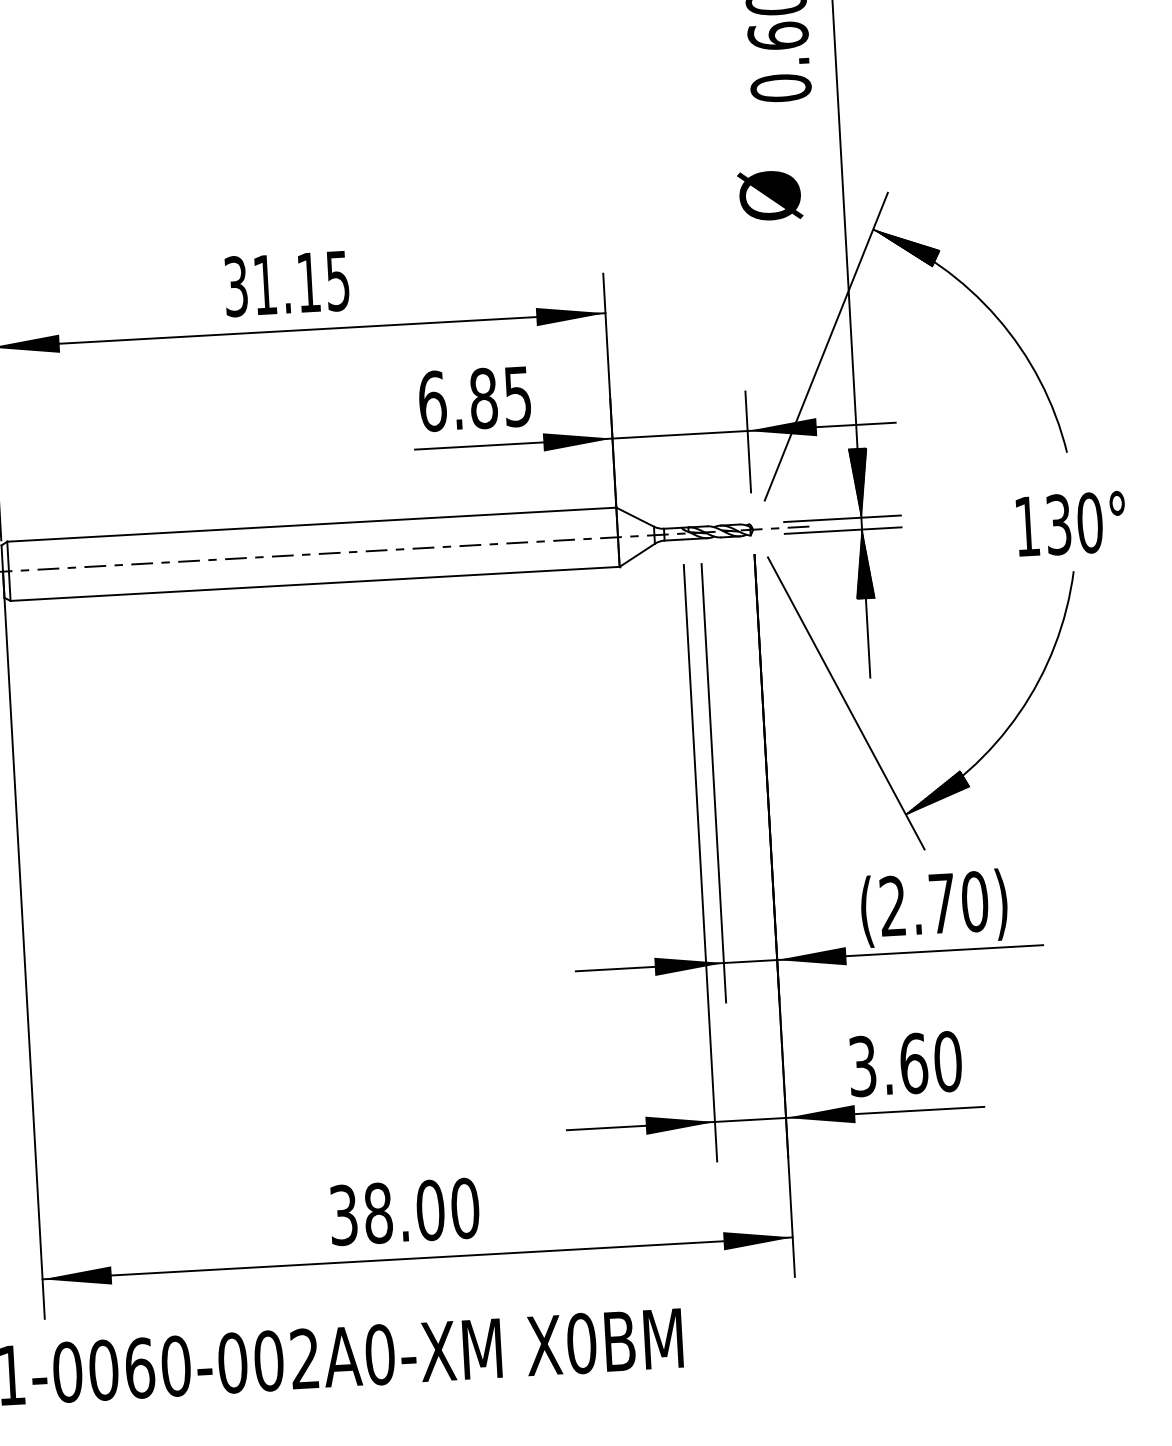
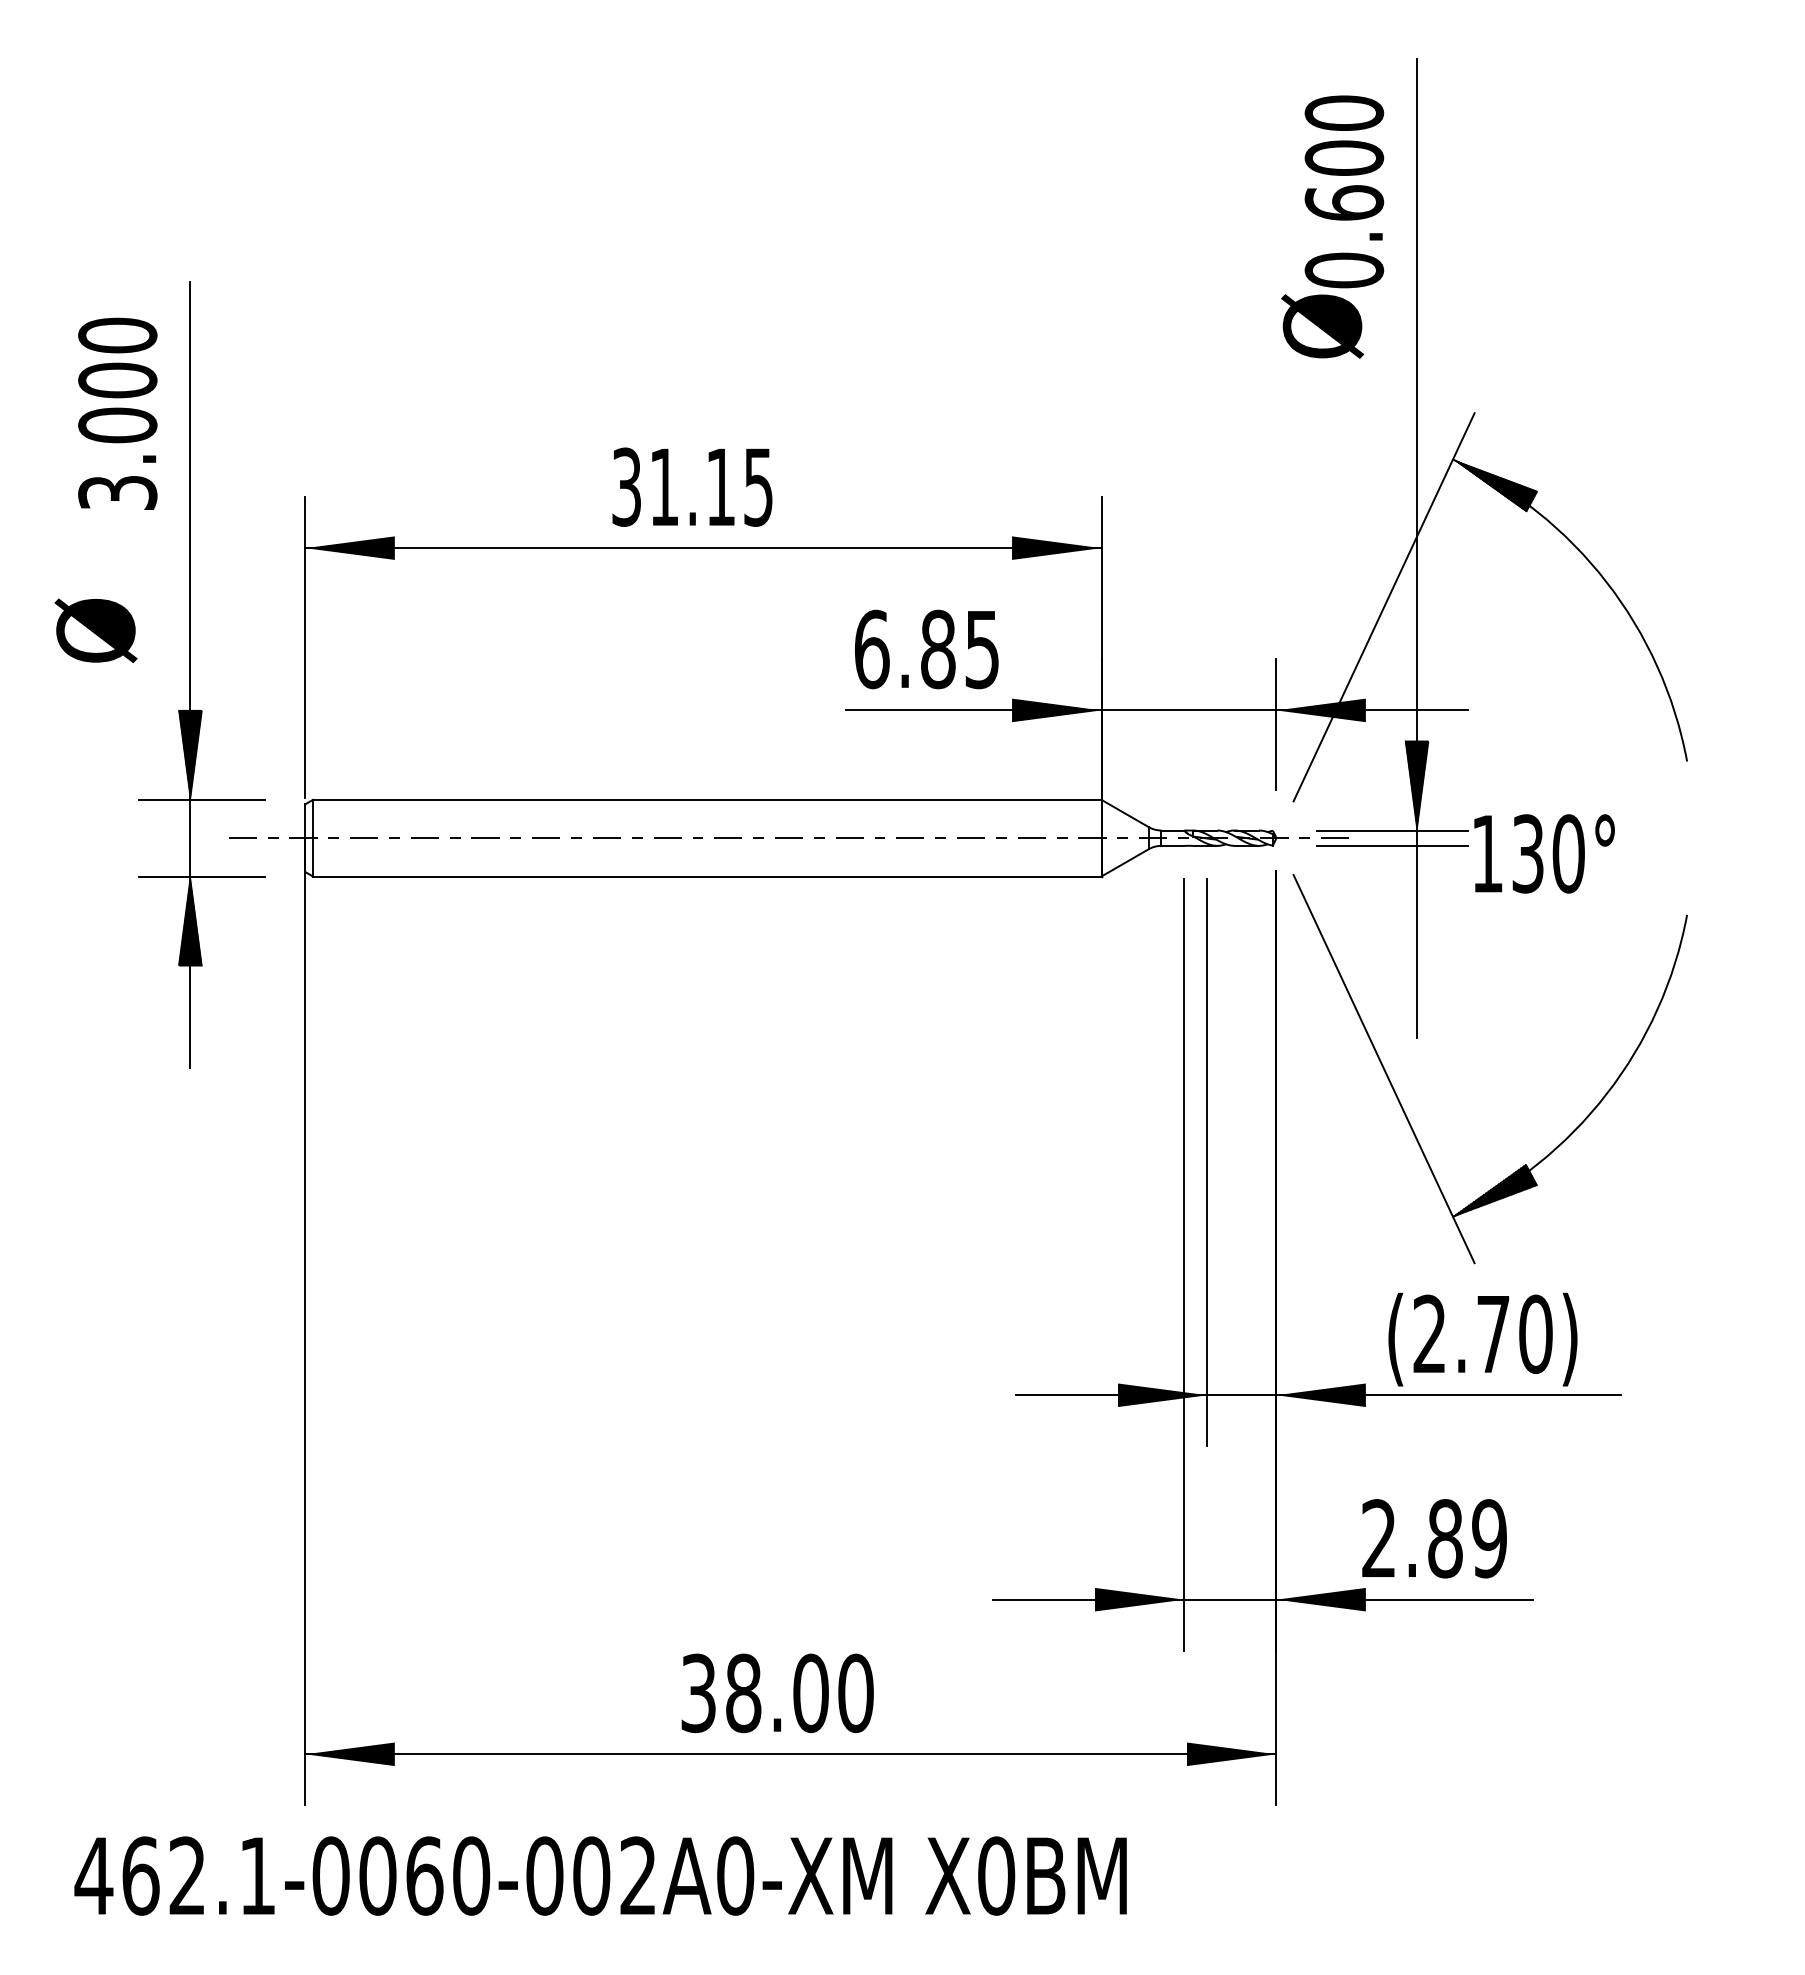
text: (770, 195) -> (1322, 326), moved
text: (1071, 523) -> (1544, 853), moved
hatch: (863, 564) -> (1416, 890), removed
text: (905, 1063) -> (1434, 1538), 3.60 -> 2.89

